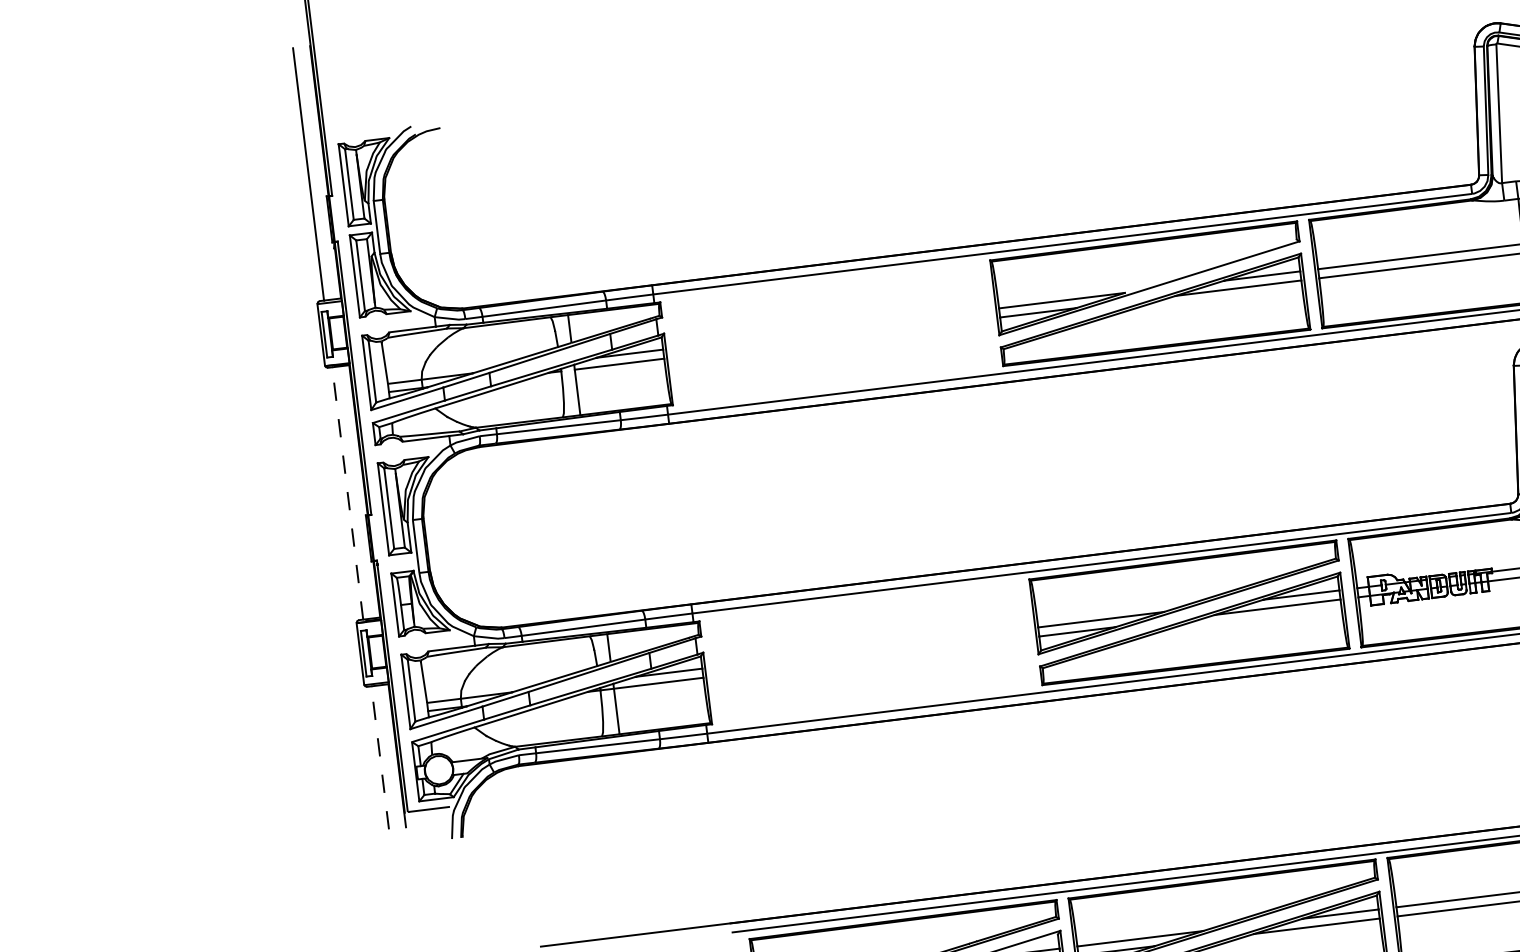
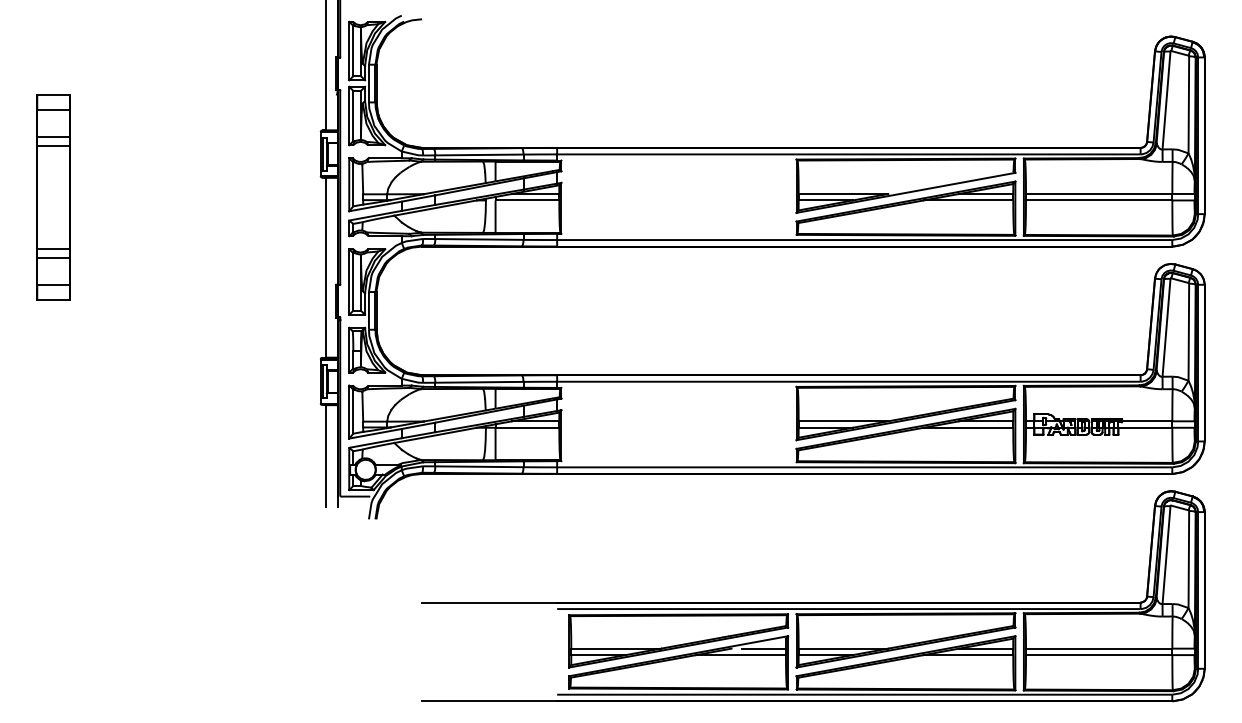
line: (347, 493) -> (325, 267), dashed -> solid
line: (380, 758) -> (325, 456), dashed -> solid

